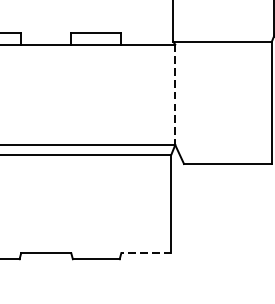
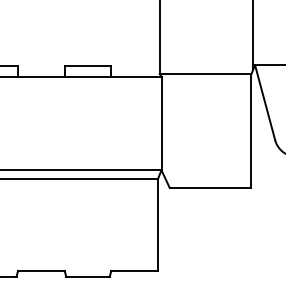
line: (175, 94) -> (161, 123), dashed -> solid
line: (146, 252) -> (134, 270), dashed -> solid

